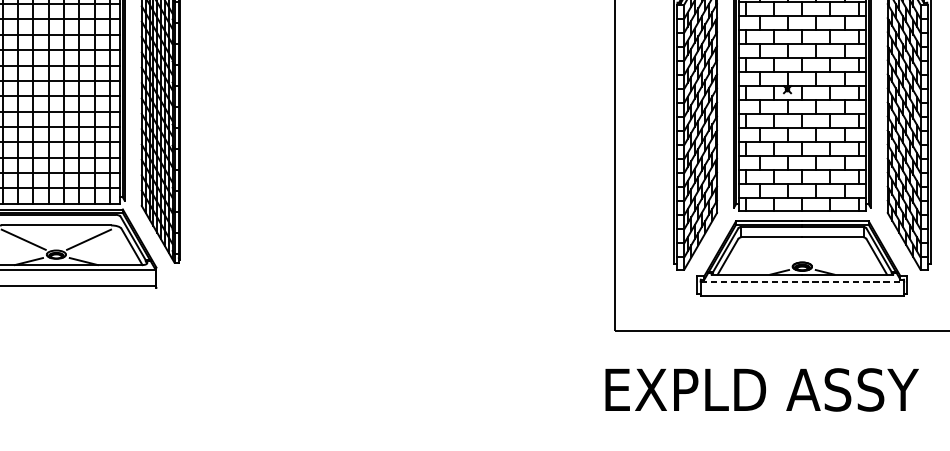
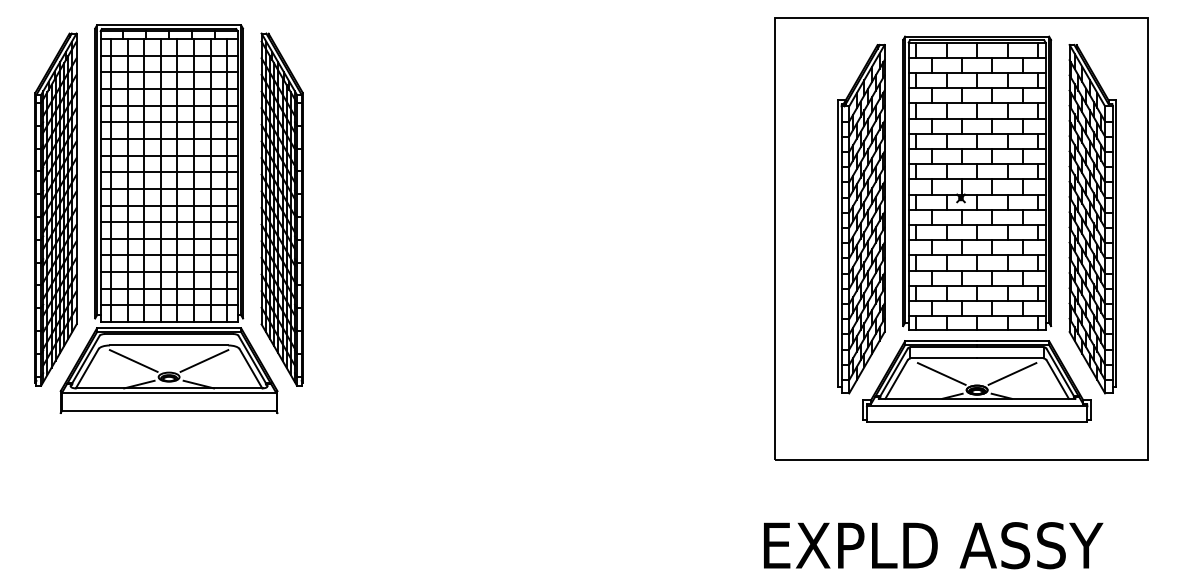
line: (769, 251) -> (941, 373), added
line: (835, 251) -> (1012, 373), added
line: (802, 281) -> (977, 406), dashed -> solid
text: (762, 389) -> (933, 545), moved

